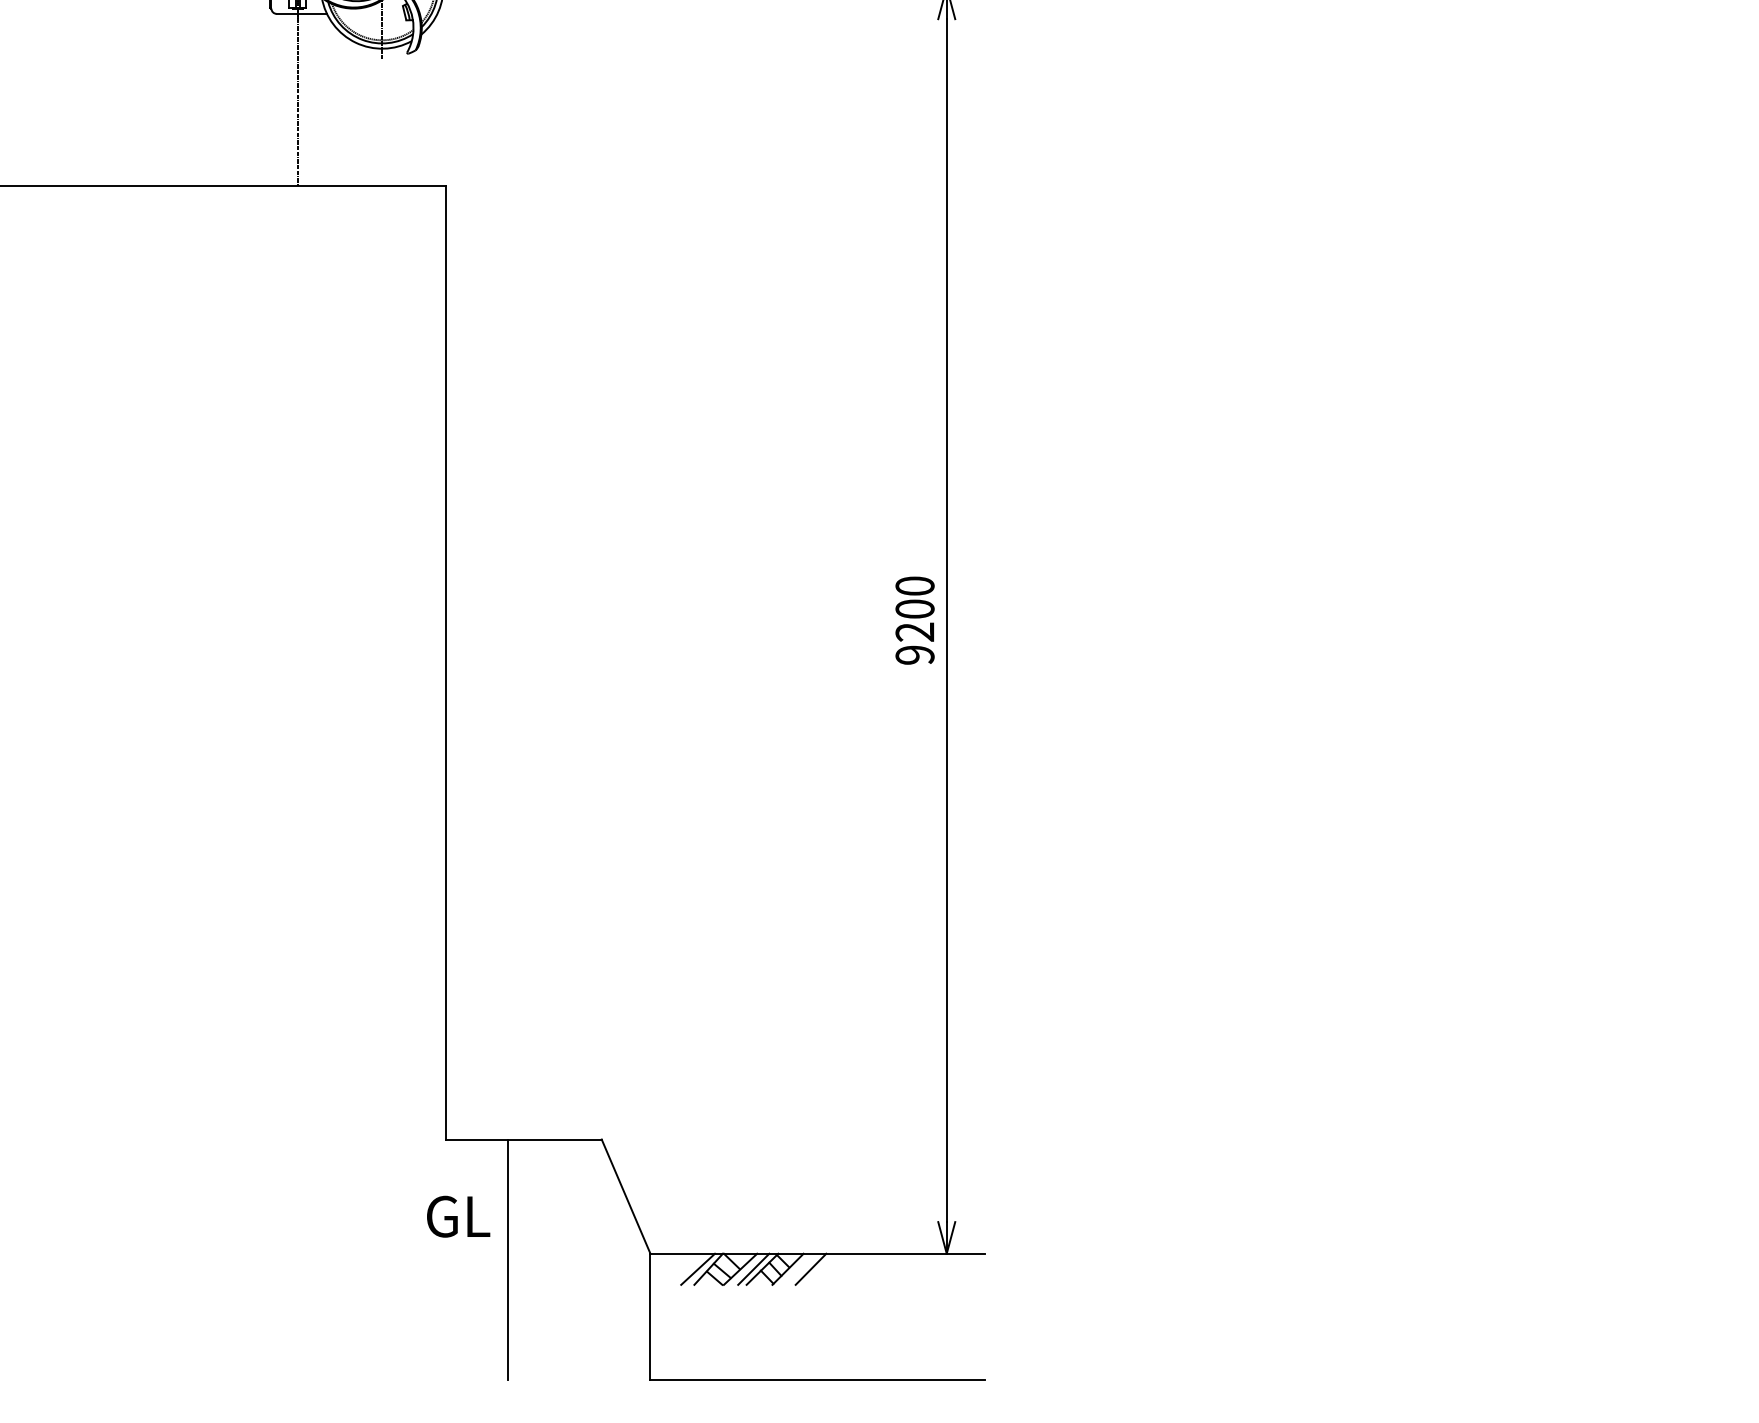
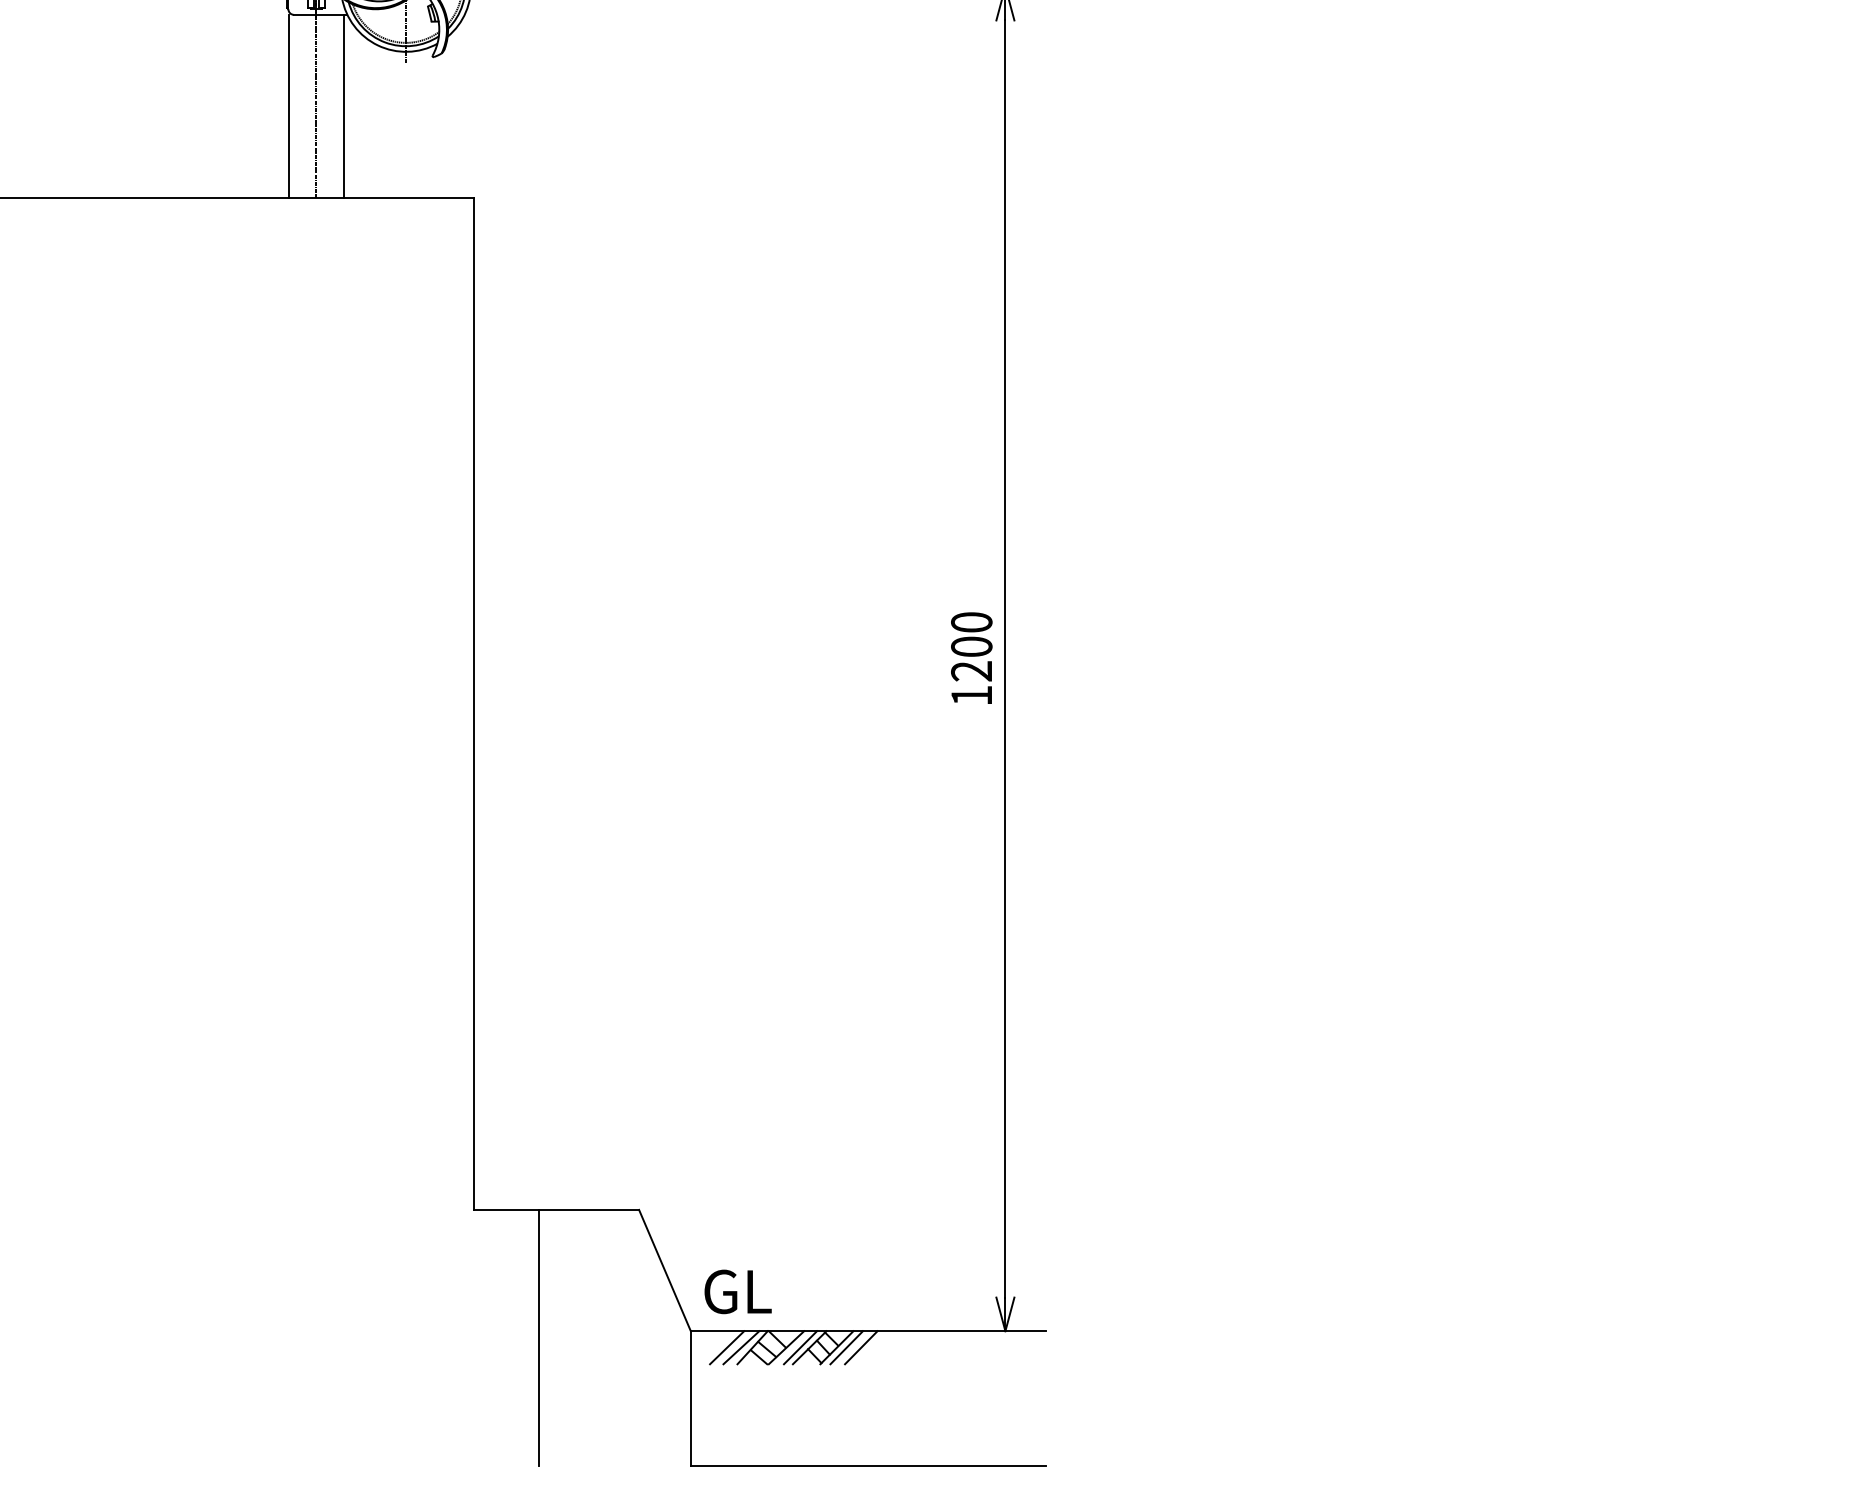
line: (272, 99) -> (289, 105), added
line: (323, 99) -> (343, 105), added
text: (914, 654) -> (971, 695), 9200 -> 1200
text: (457, 1216) -> (737, 1291), moved
line: (684, 1269) -> (727, 1347), added
line: (797, 1269) -> (846, 1347), added

